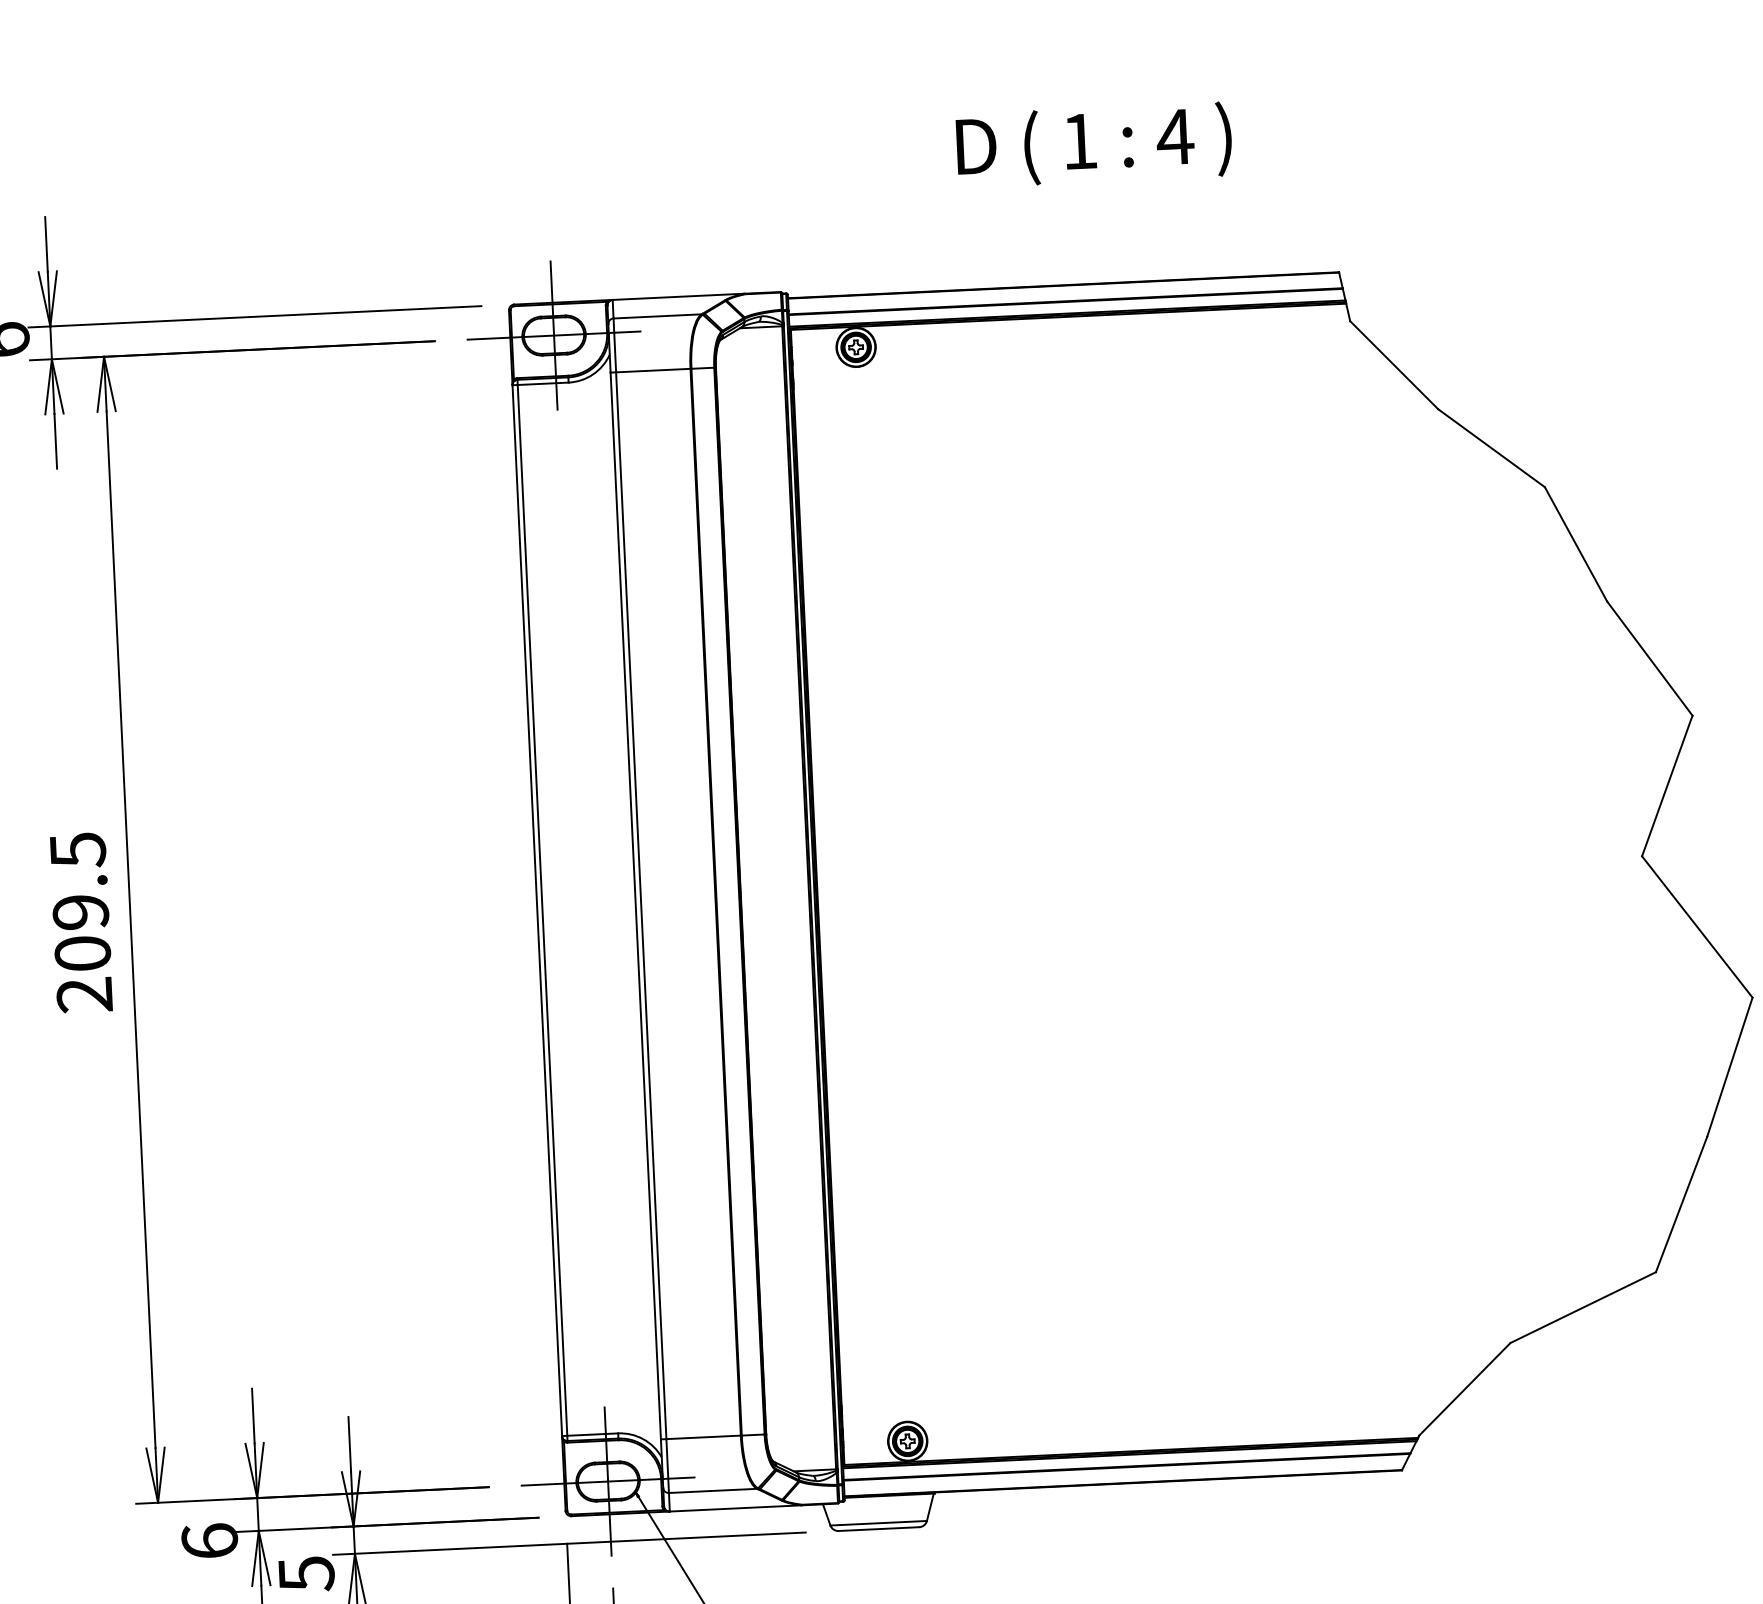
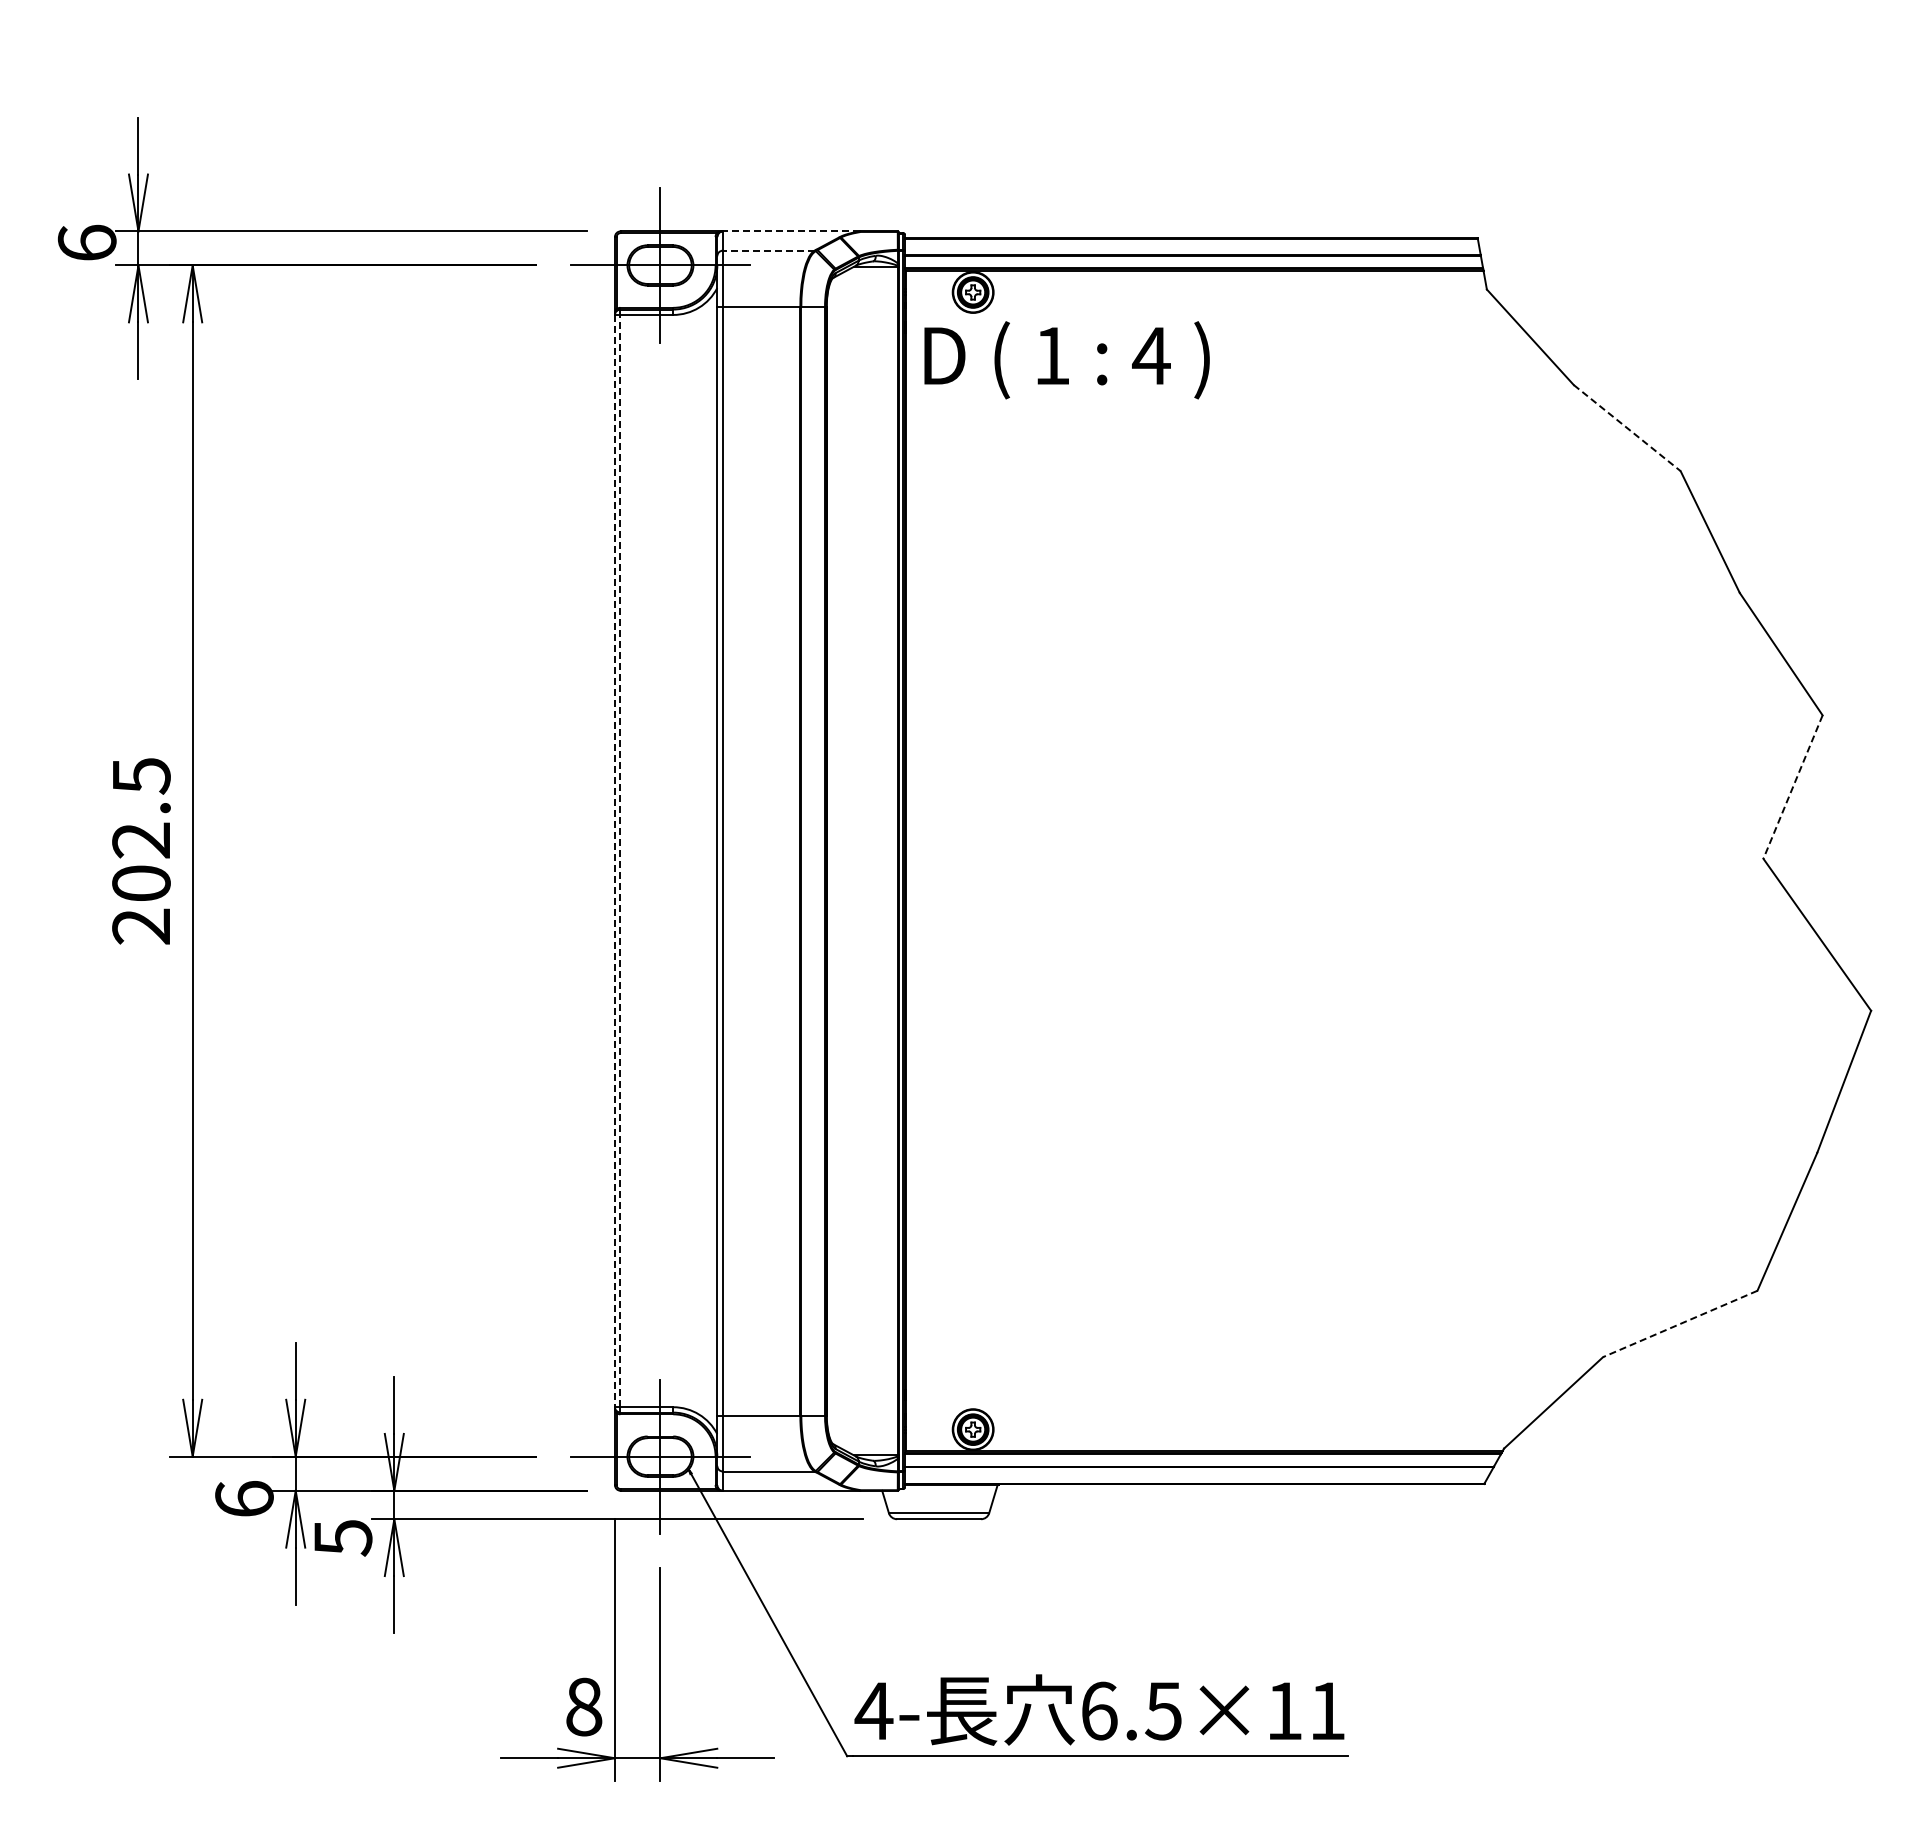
text: (1093, 145) -> (1066, 360), moved
line: (677, 296) -> (790, 231), solid -> dashed
line: (657, 316) -> (768, 250), solid -> dashed
line: (1491, 448) -> (1627, 428), solid -> dashed
line: (1667, 786) -> (1793, 787), solid -> dashed
line: (542, 909) -> (620, 860), solid -> dashed
line: (536, 911) -> (614, 861), solid -> dashed
text: (80, 912) -> (141, 840), 209.5 -> 202.5
line: (1582, 1308) -> (1679, 1324), solid -> dashed

